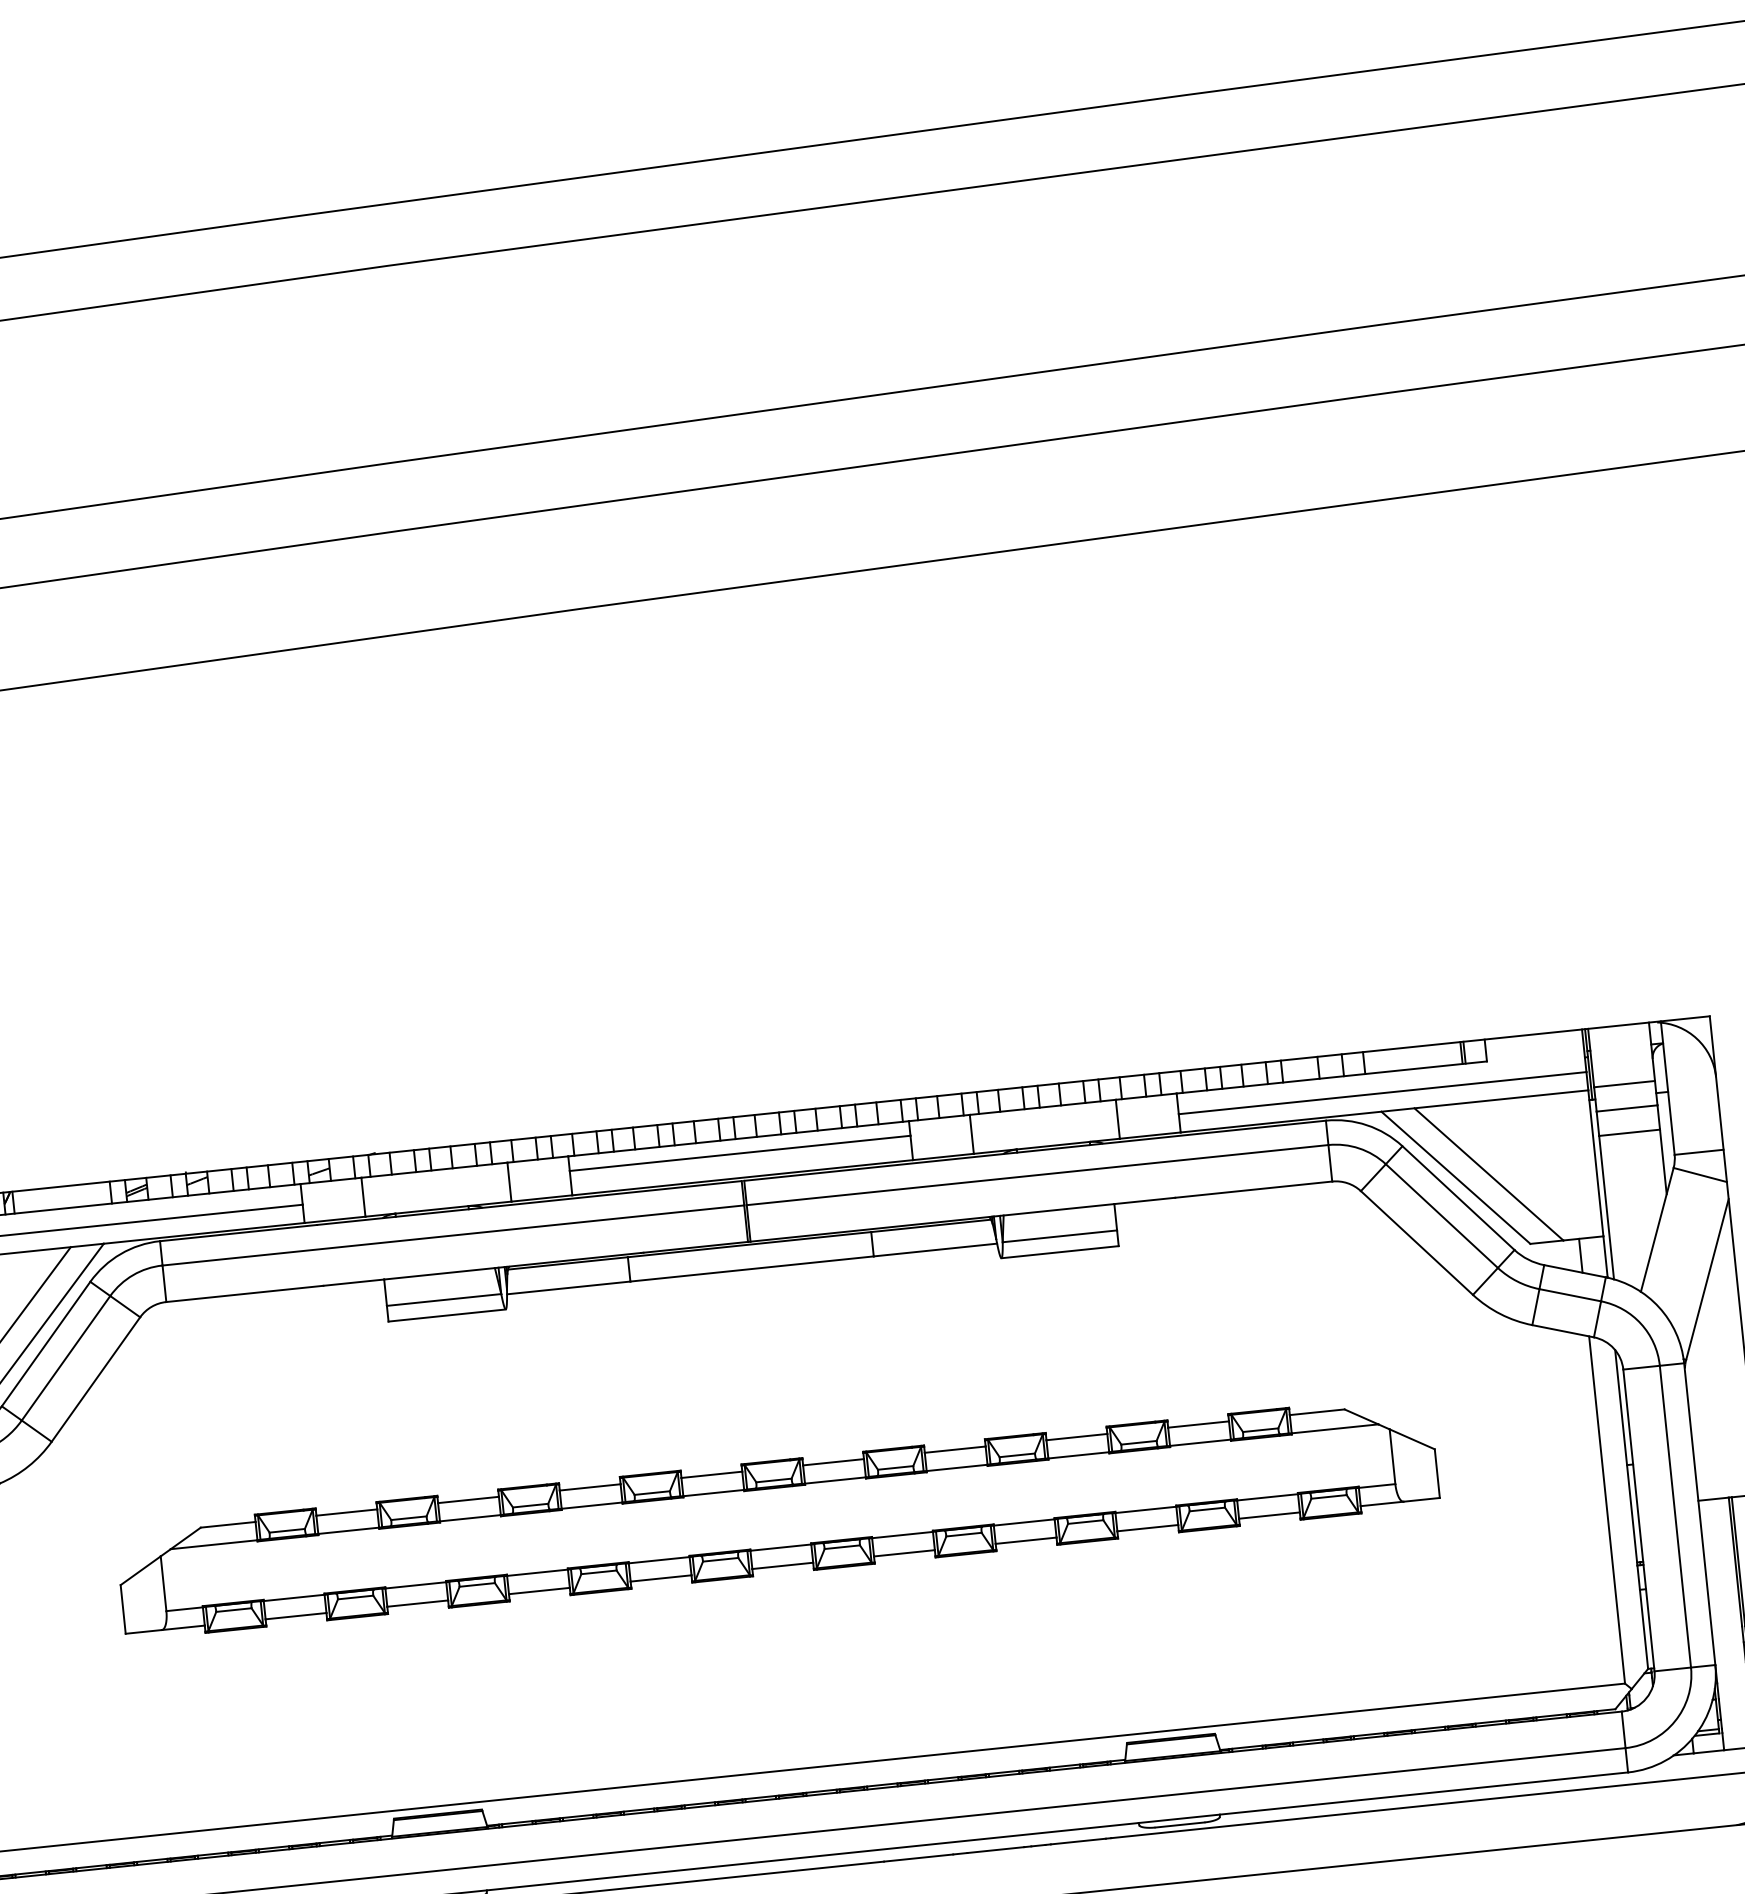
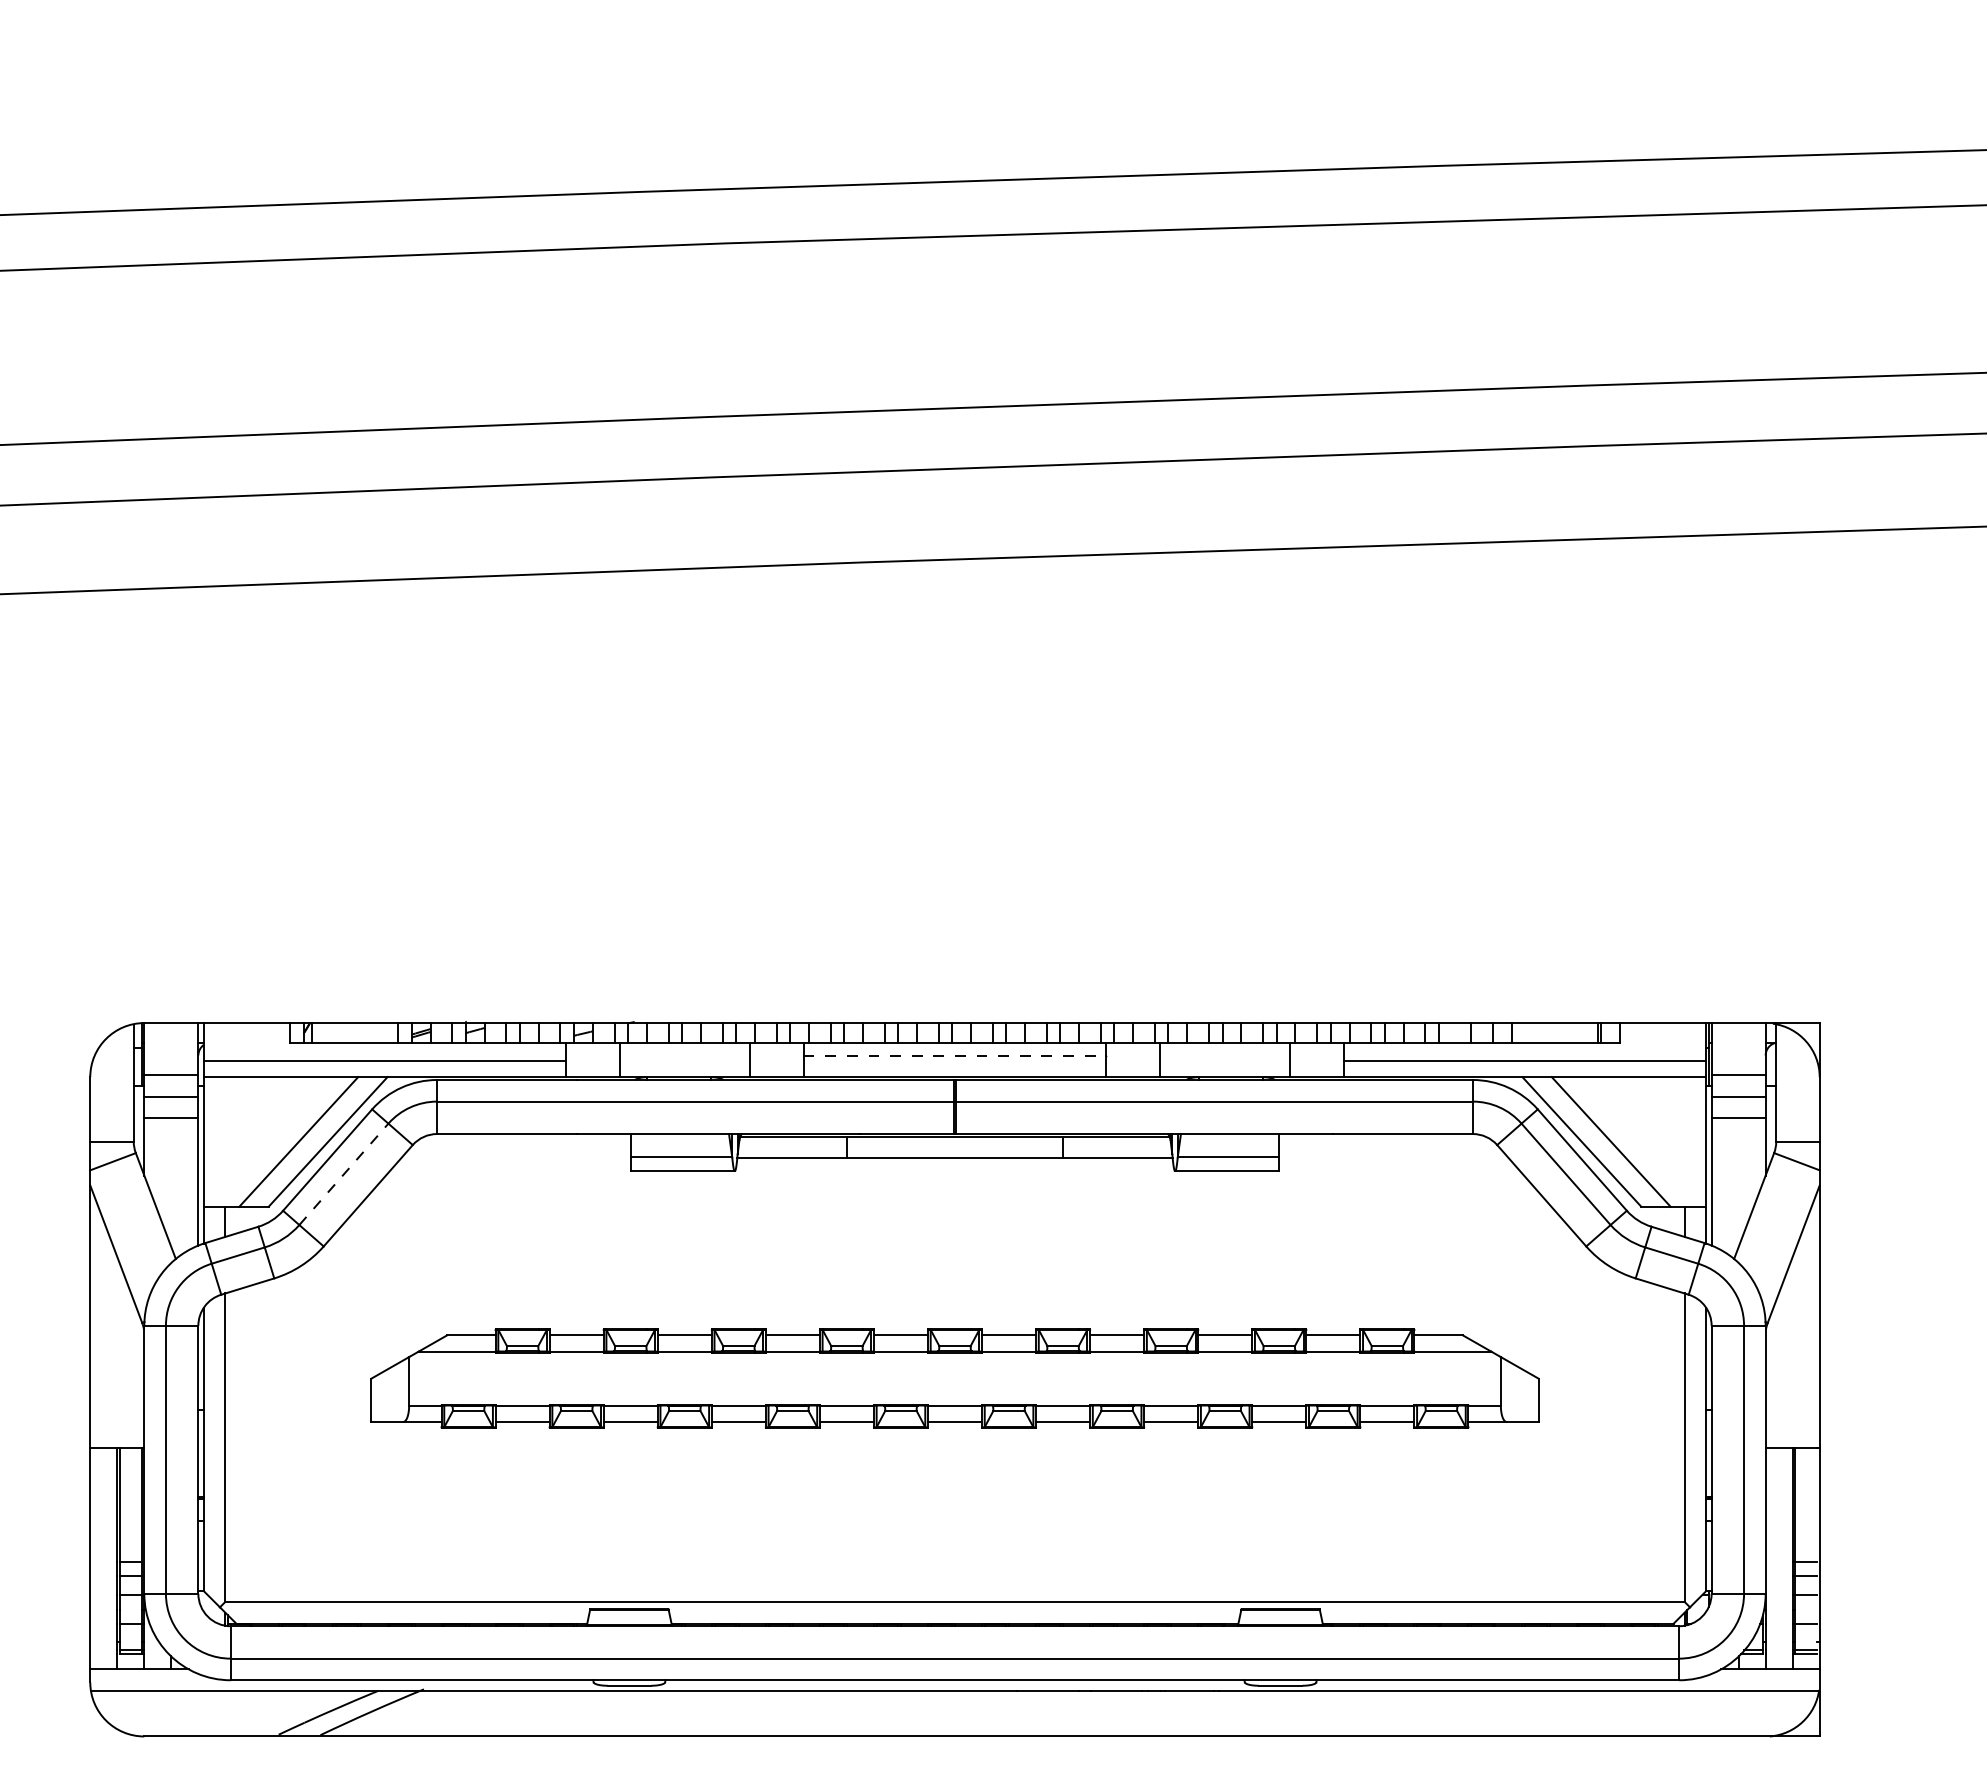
line: (740, 1153) -> (955, 1055), solid -> dashed
line: (66, 1357) -> (344, 1173), solid -> dashed

